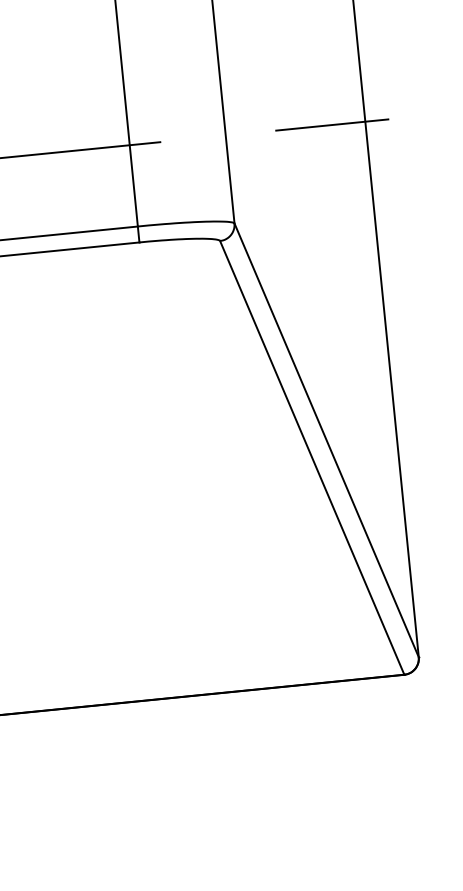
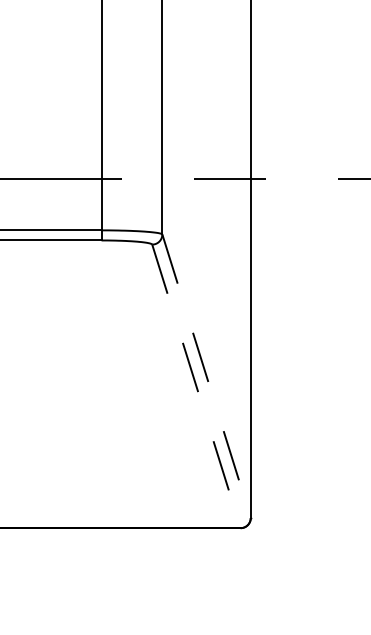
line: (326, 440) -> (206, 376), solid -> dashed
line: (312, 458) -> (196, 386), solid -> dashed

